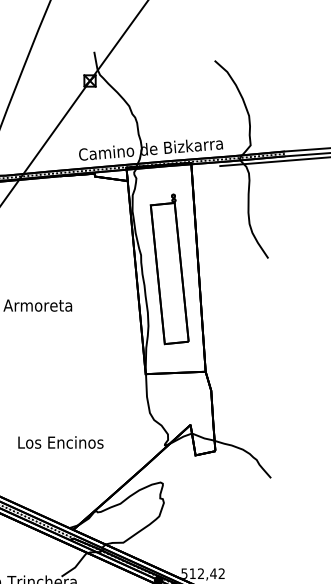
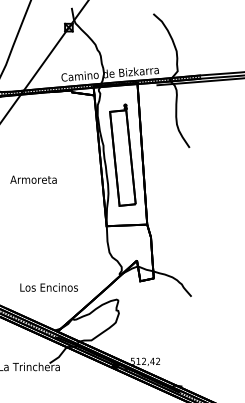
text: (59, 442) -> (48, 287), moved

